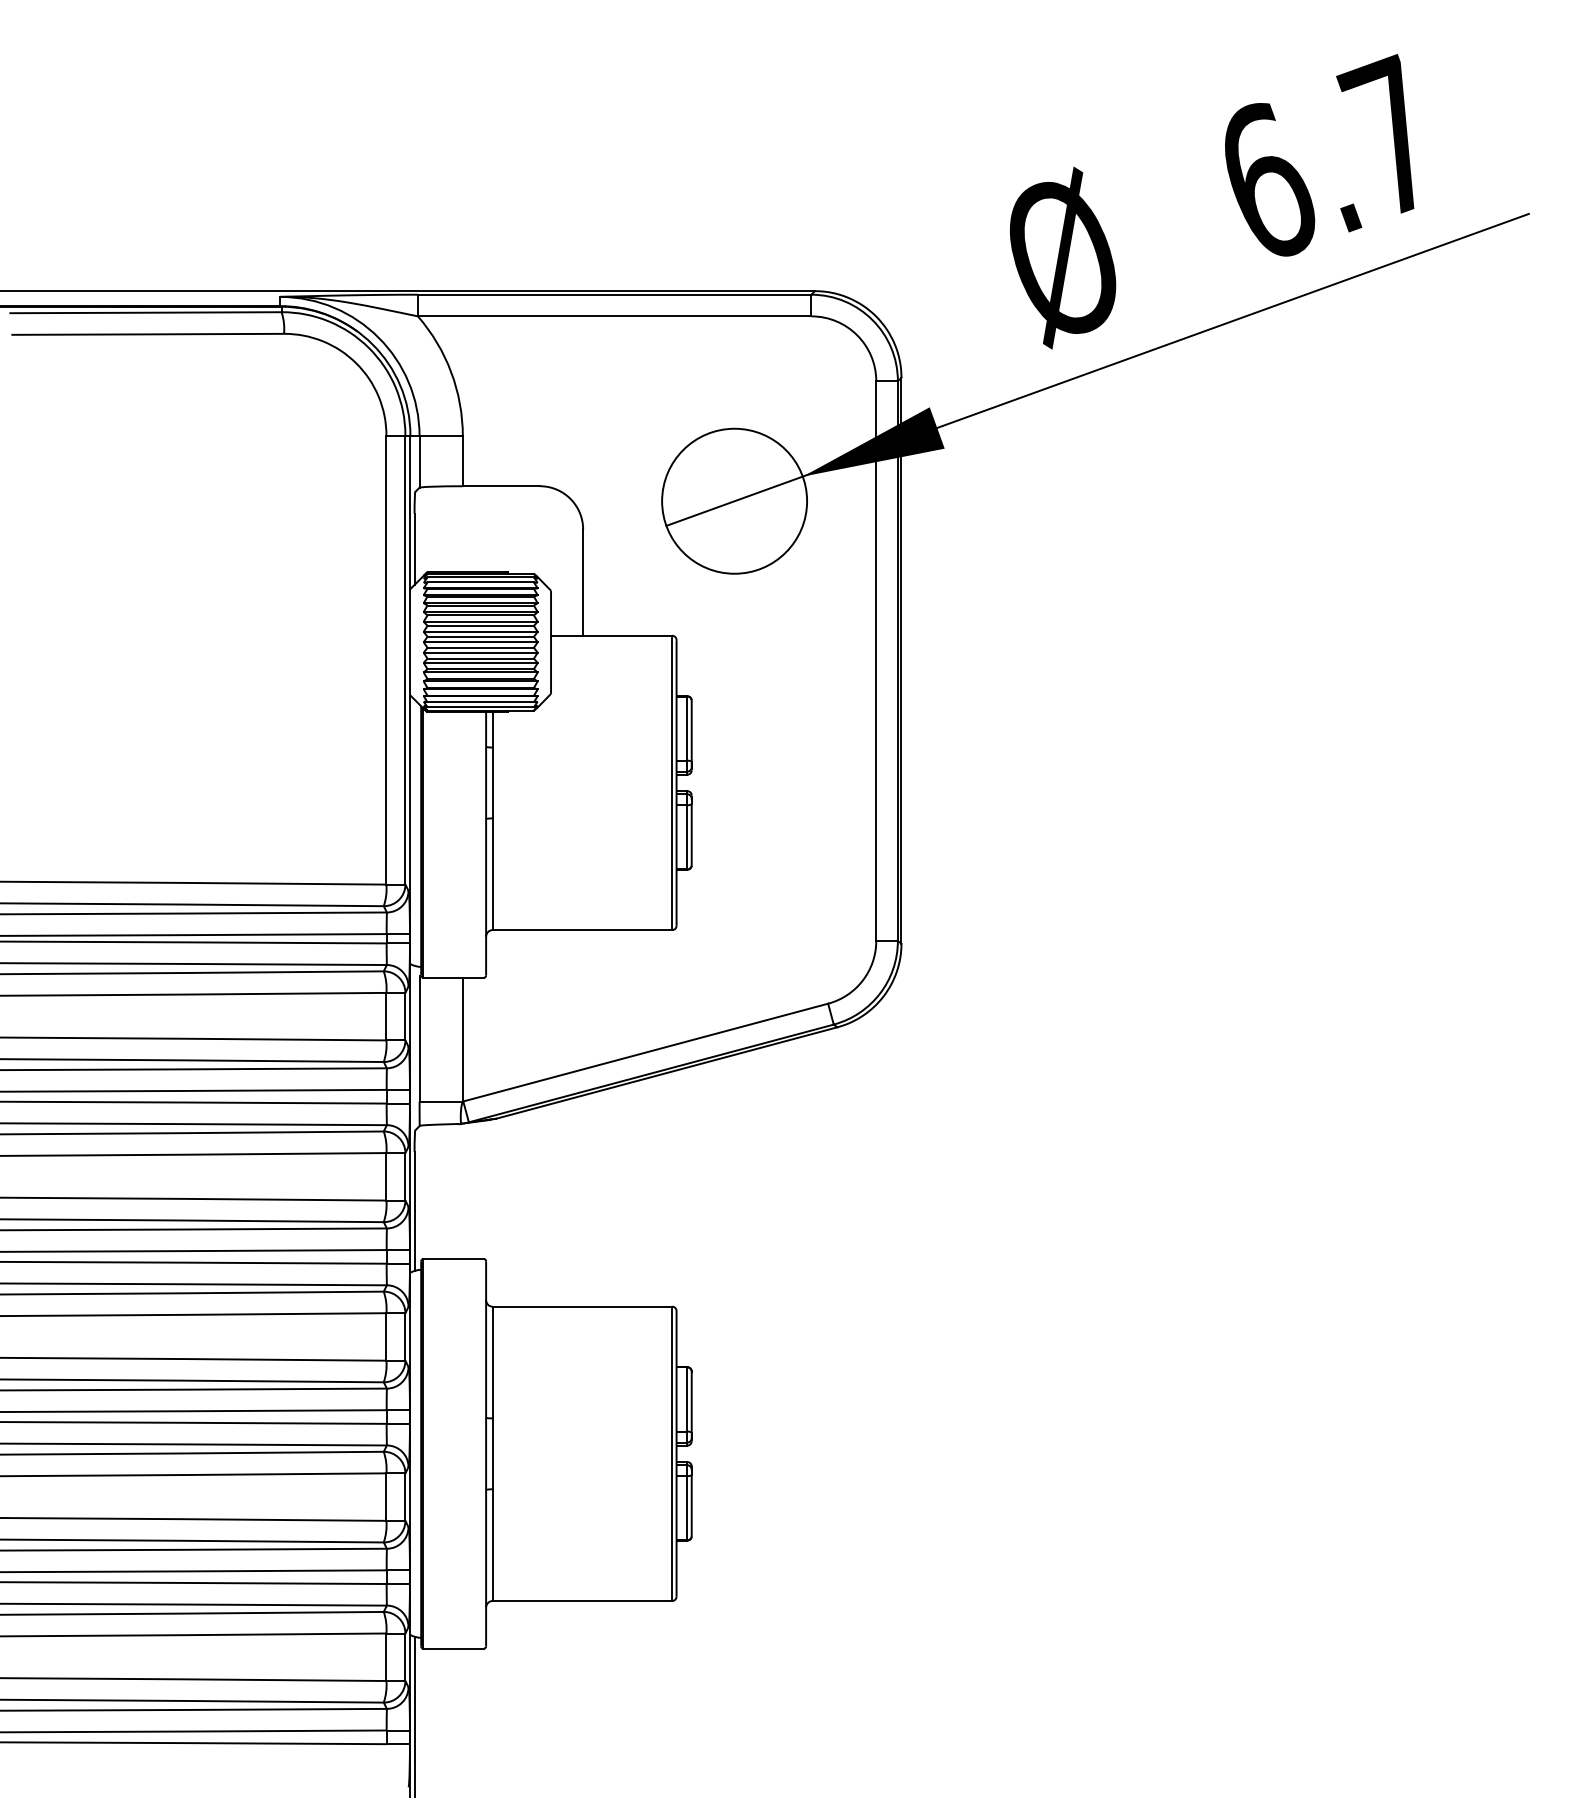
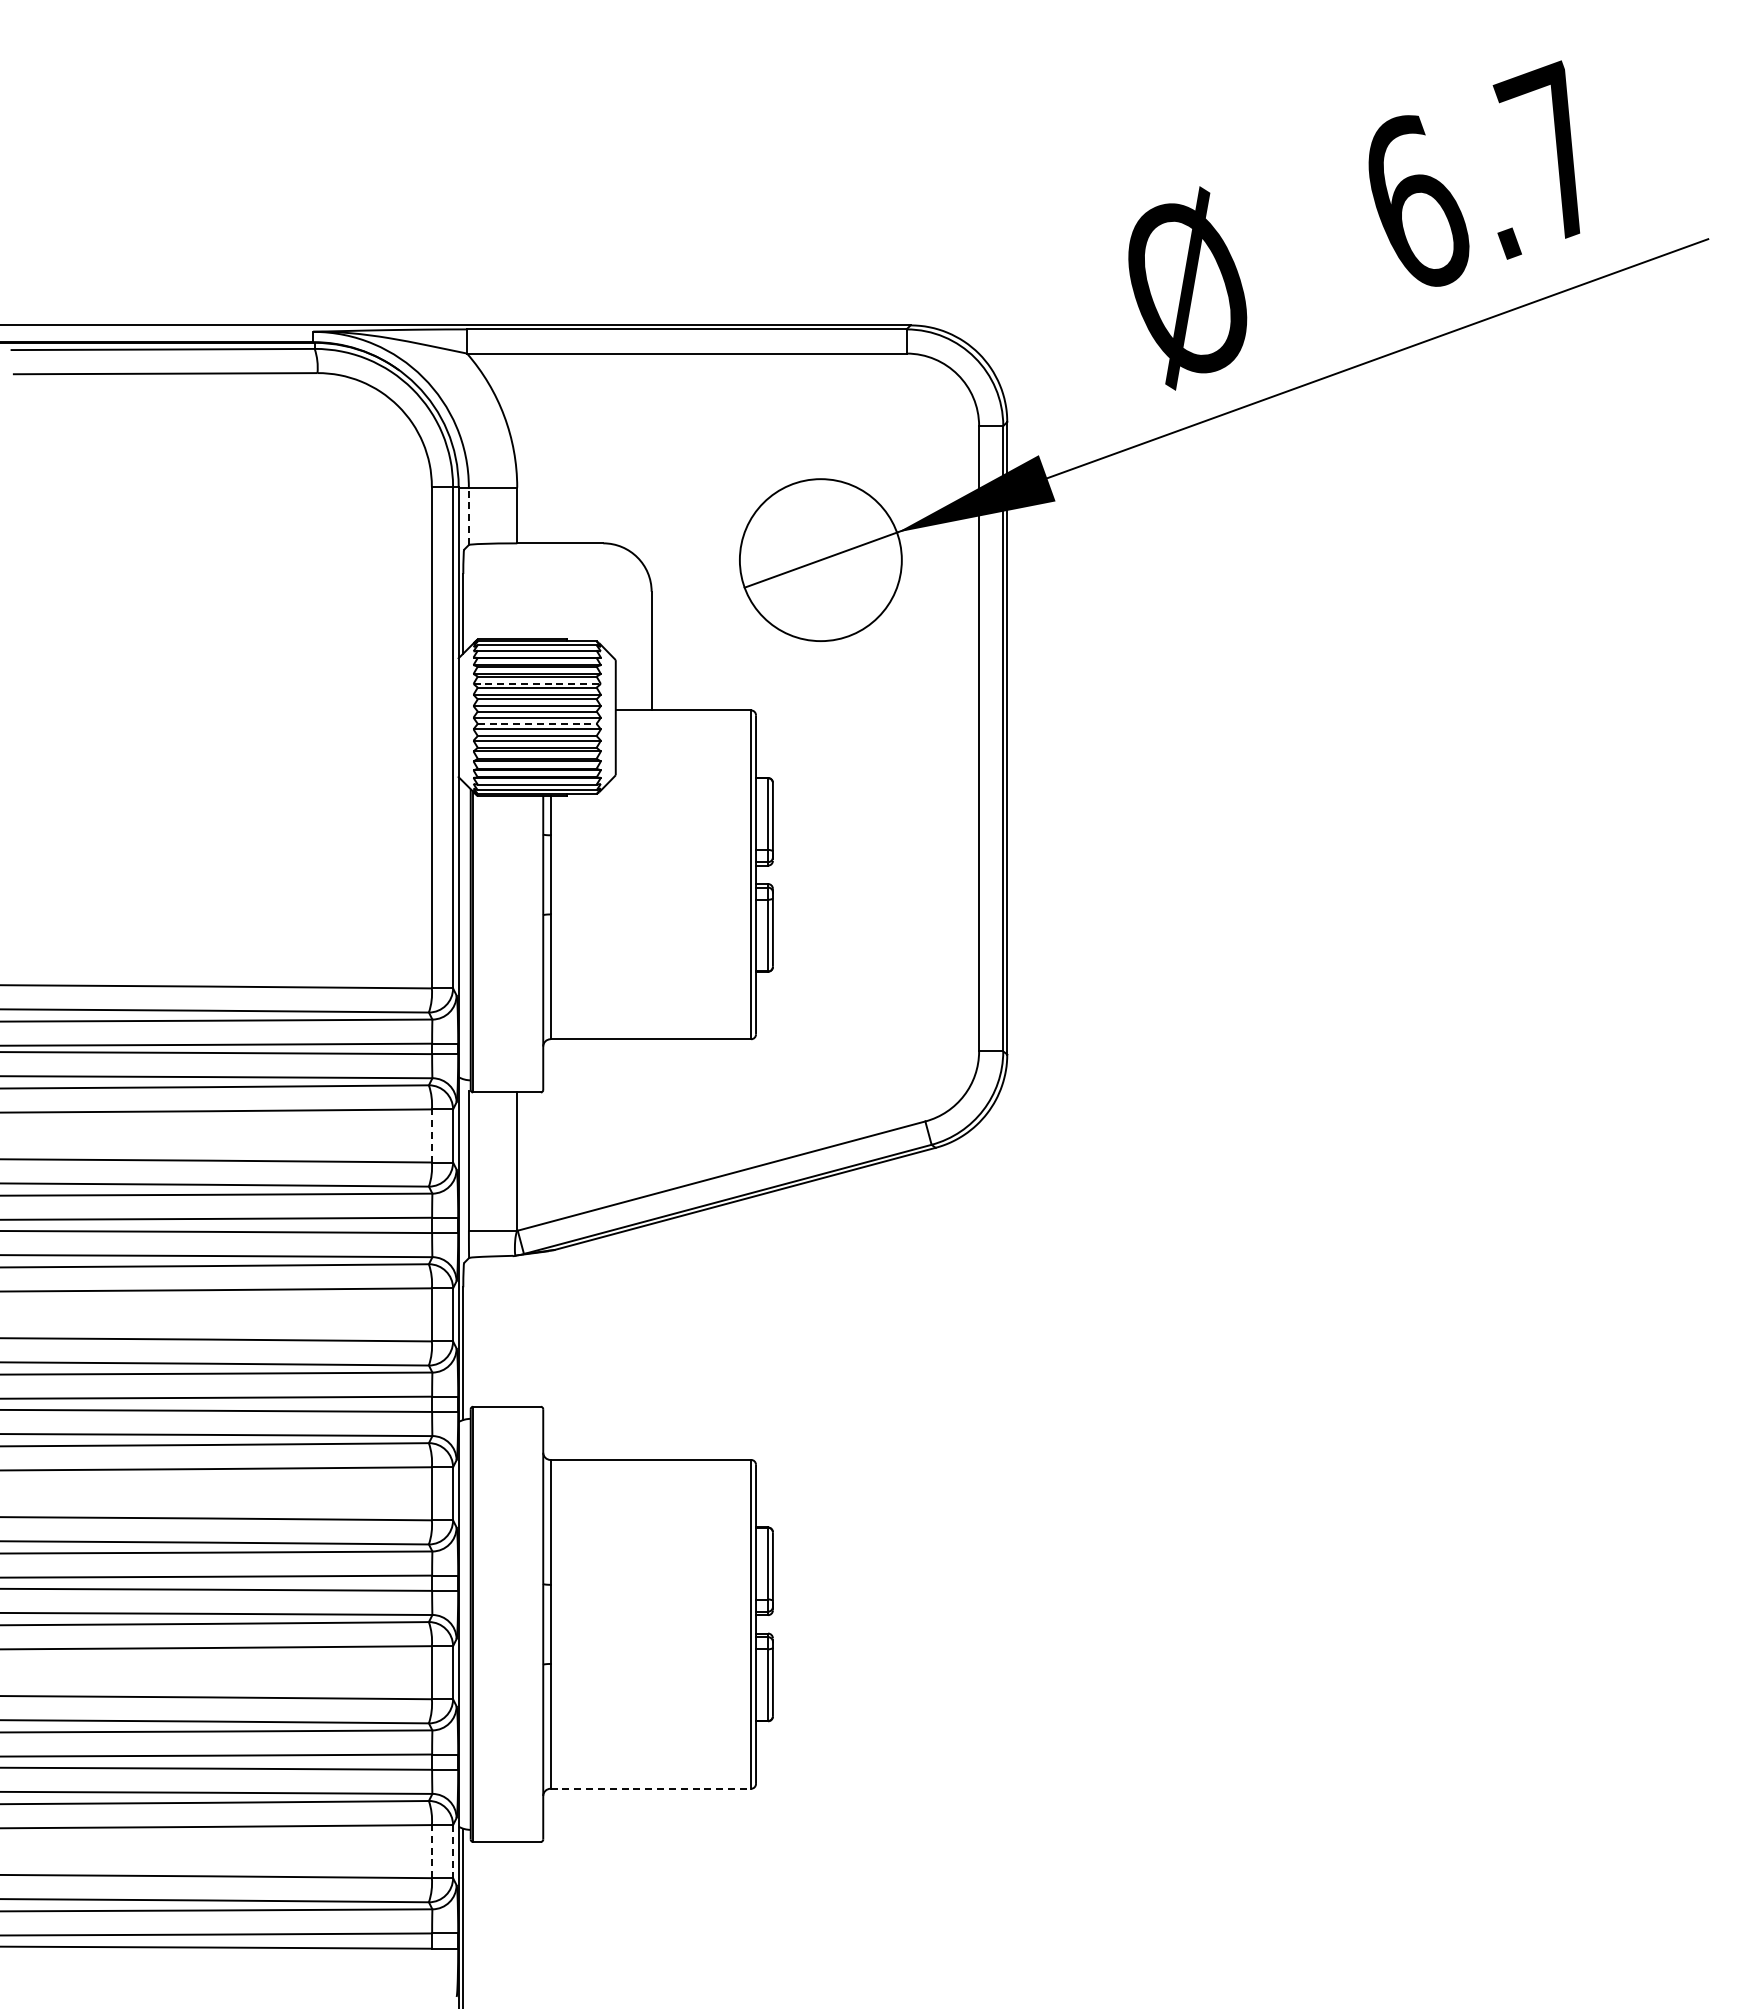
line: (419, 462) -> (468, 516), solid -> dashed
line: (480, 611) -> (537, 683), solid -> dashed
line: (480, 647) -> (537, 723), solid -> dashed
line: (386, 1016) -> (431, 1135), solid -> dashed
line: (583, 1600) -> (651, 1788), solid -> dashed
line: (386, 1657) -> (431, 1851), solid -> dashed
line: (405, 1657) -> (453, 1851), solid -> dashed

